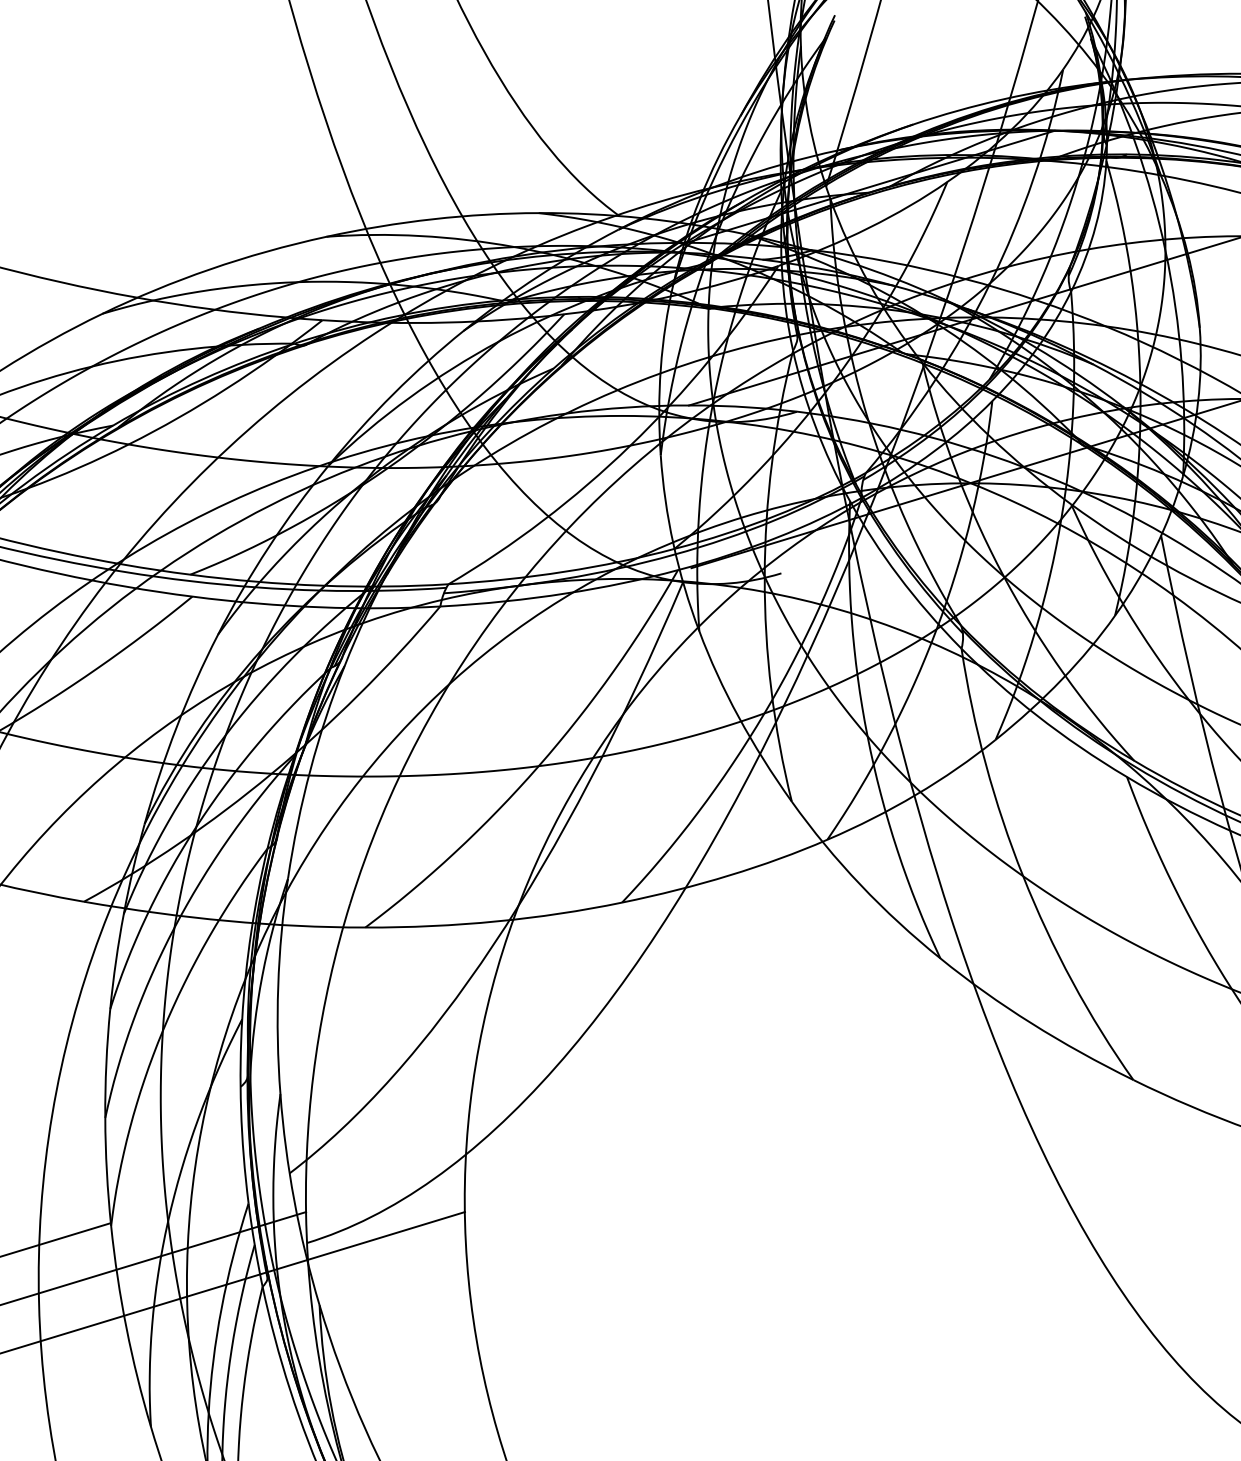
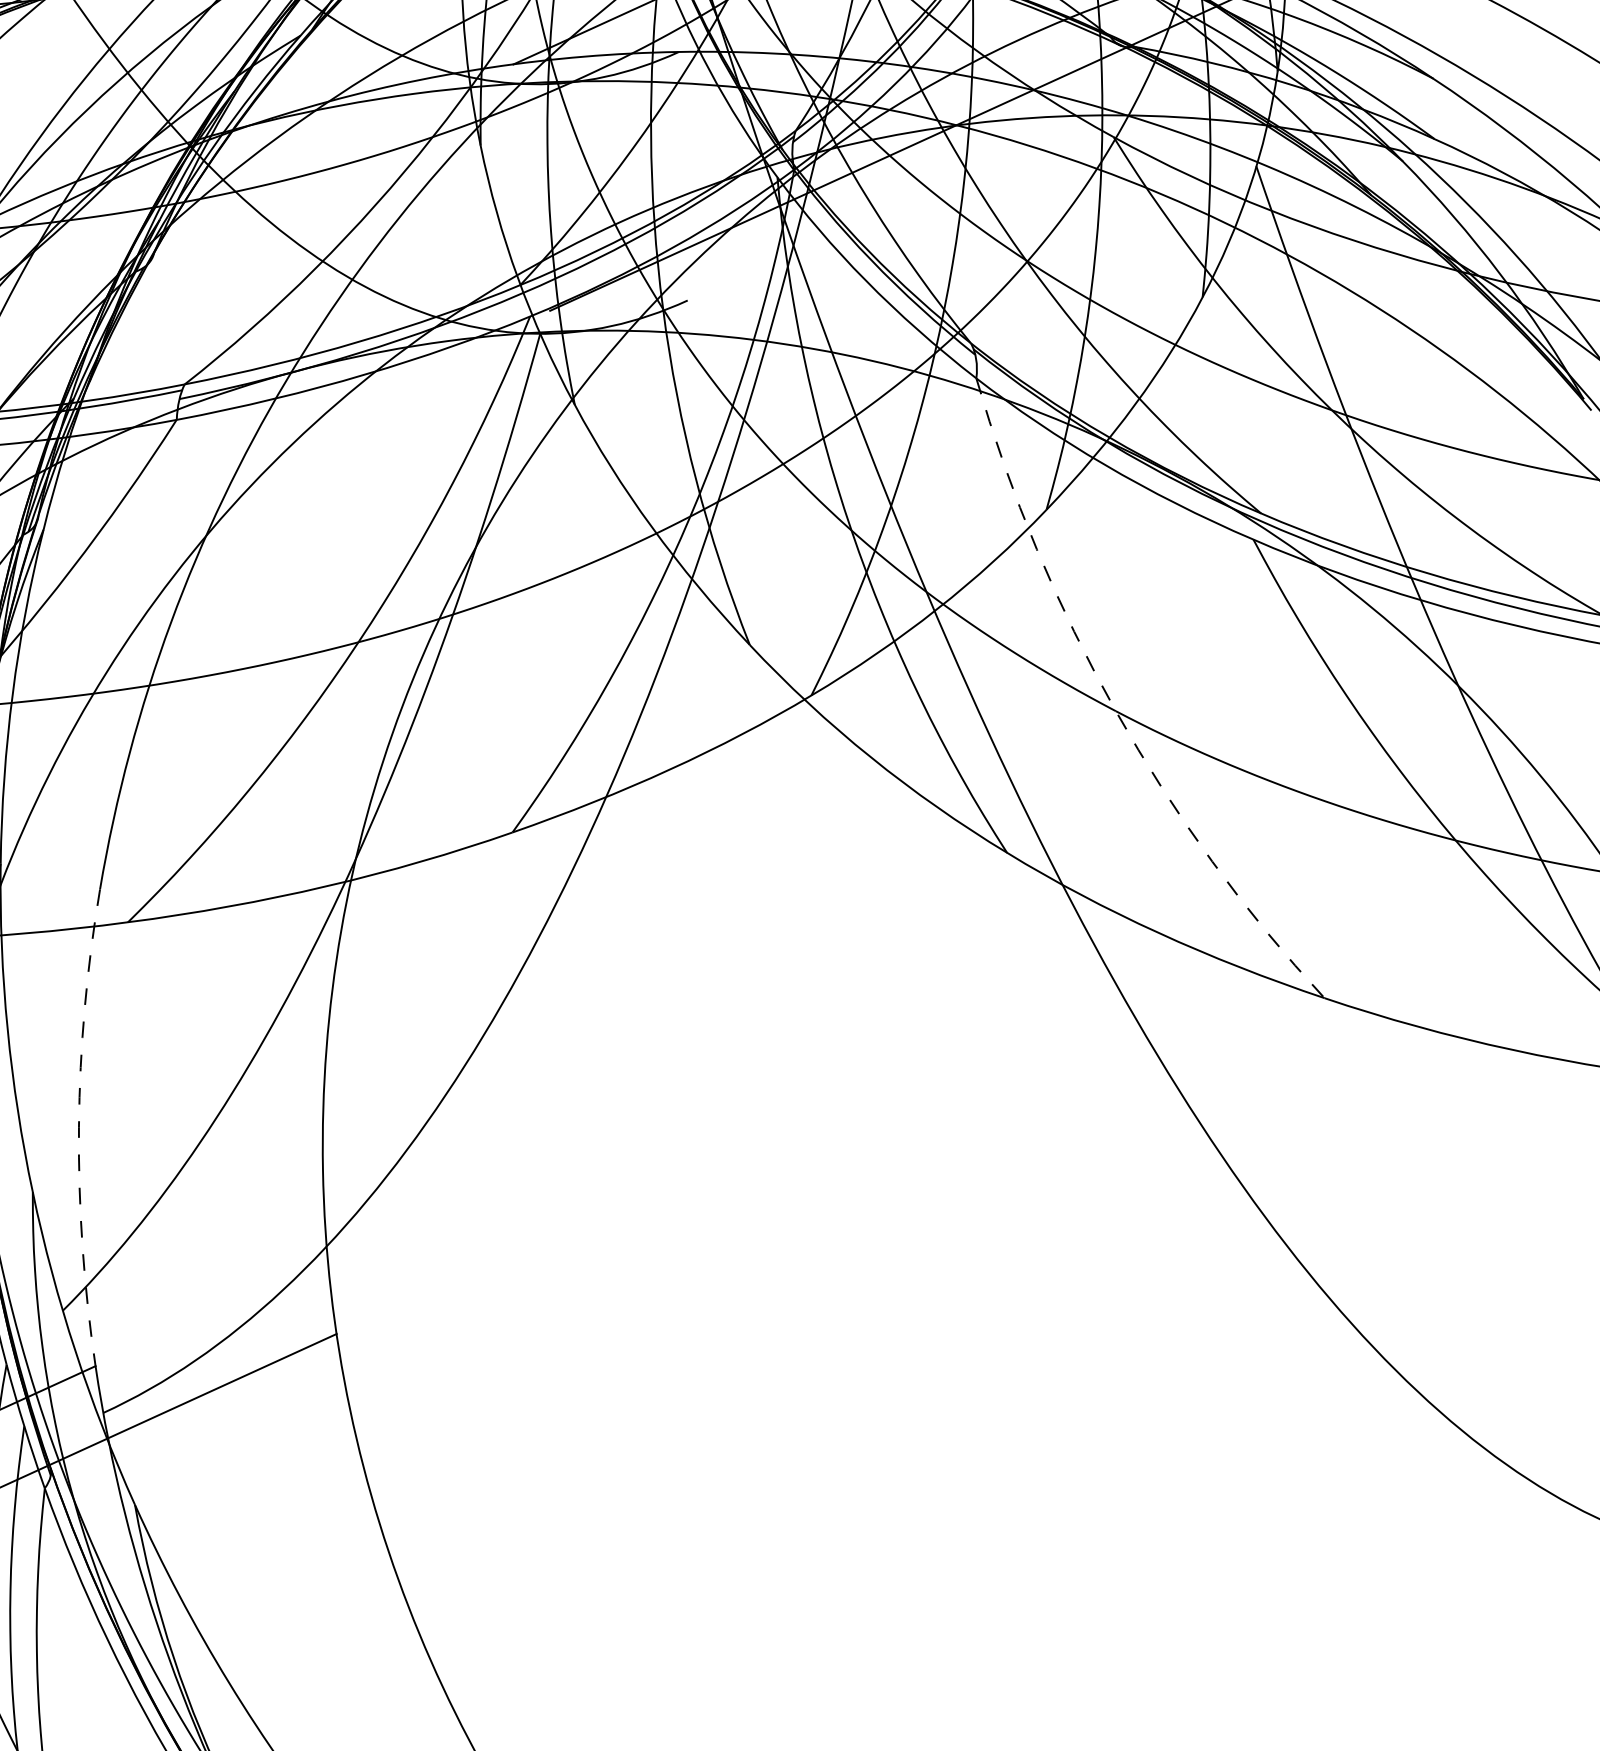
arc: (1022, 875) -> (1114, 710), solid -> dashed
arc: (315, 1055) -> (78, 1126), solid -> dashed

